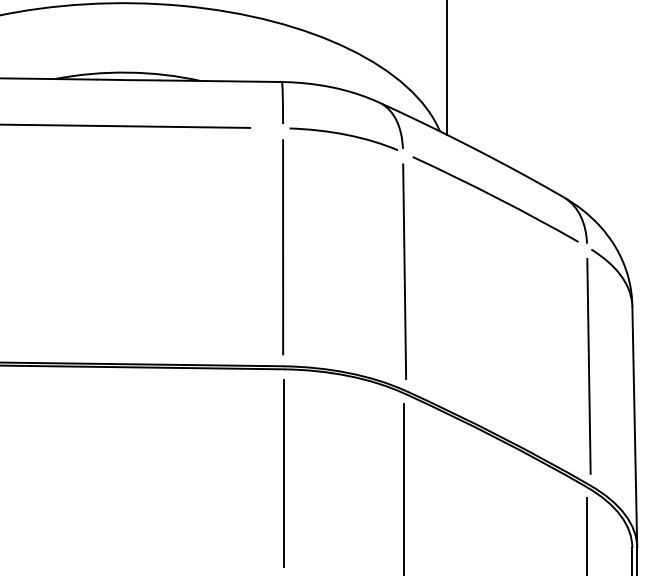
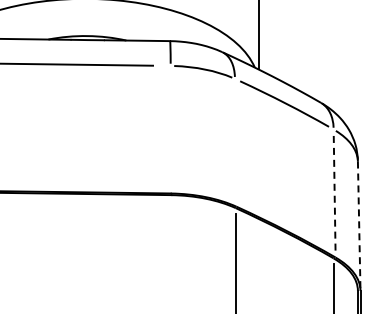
line: (282, 246) -> (170, 129), removed
line: (404, 271) -> (235, 142), removed
line: (588, 366) -> (334, 193), solid -> dashed
line: (635, 427) -> (359, 226), solid -> dashed
line: (284, 472) -> (171, 250), removed

